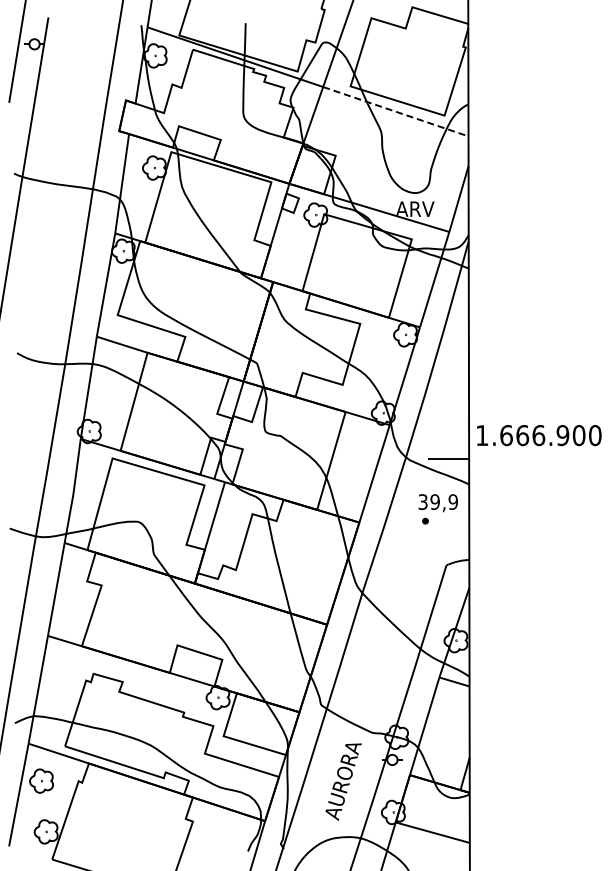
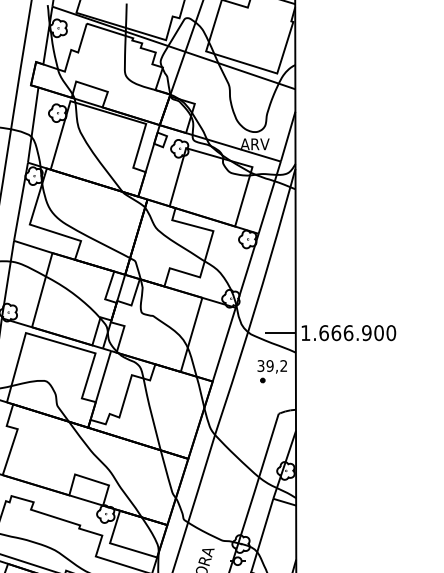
line: (395, 111) -> (240, 70), dashed -> solid
text: (539, 435) -> (349, 333), moved
text: (453, 501) -> (283, 365), 39,9 -> 39,2

